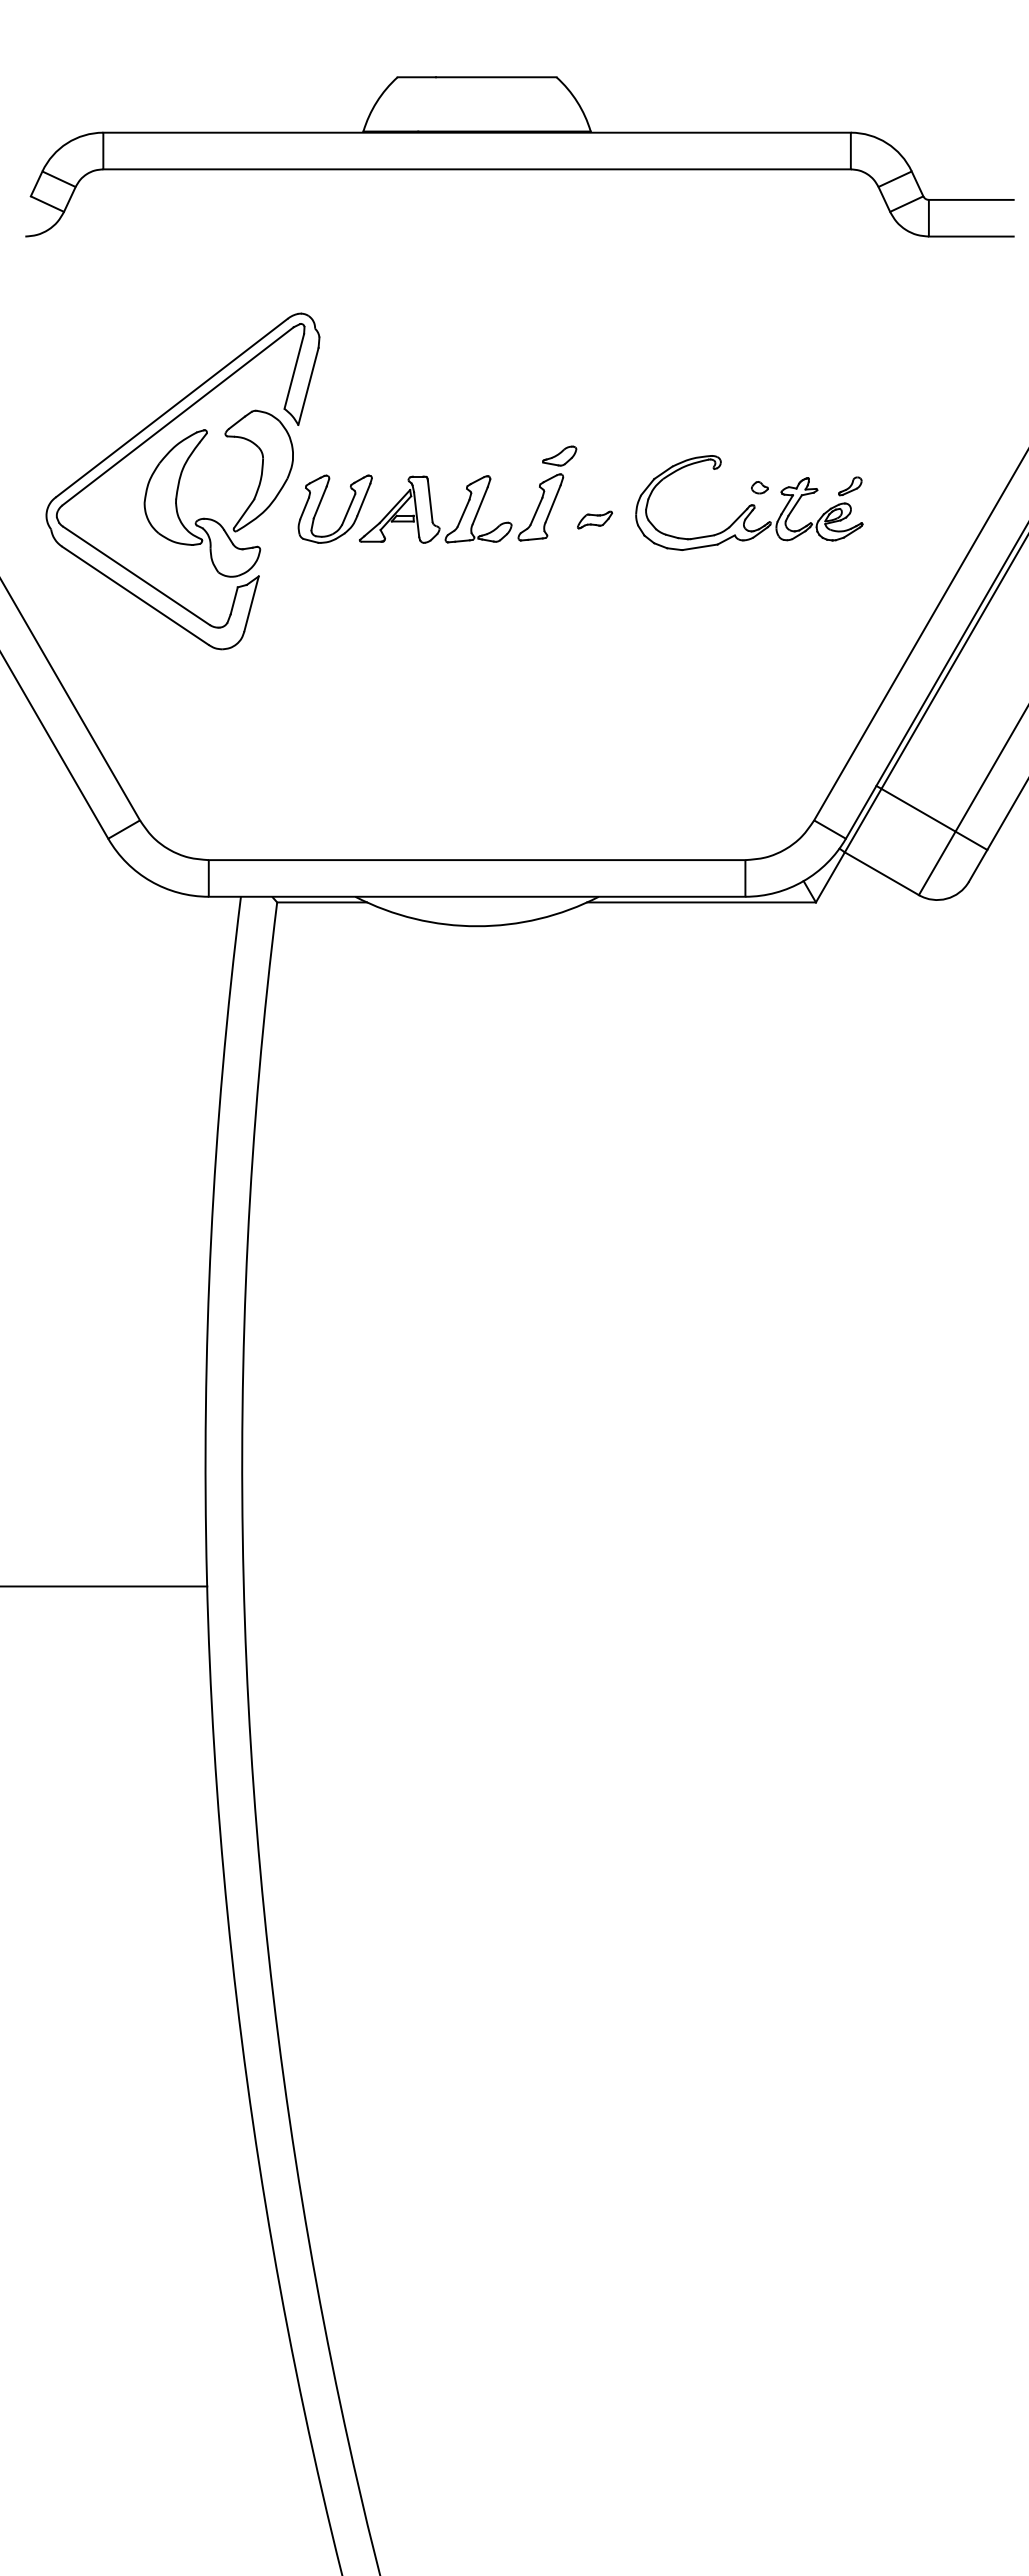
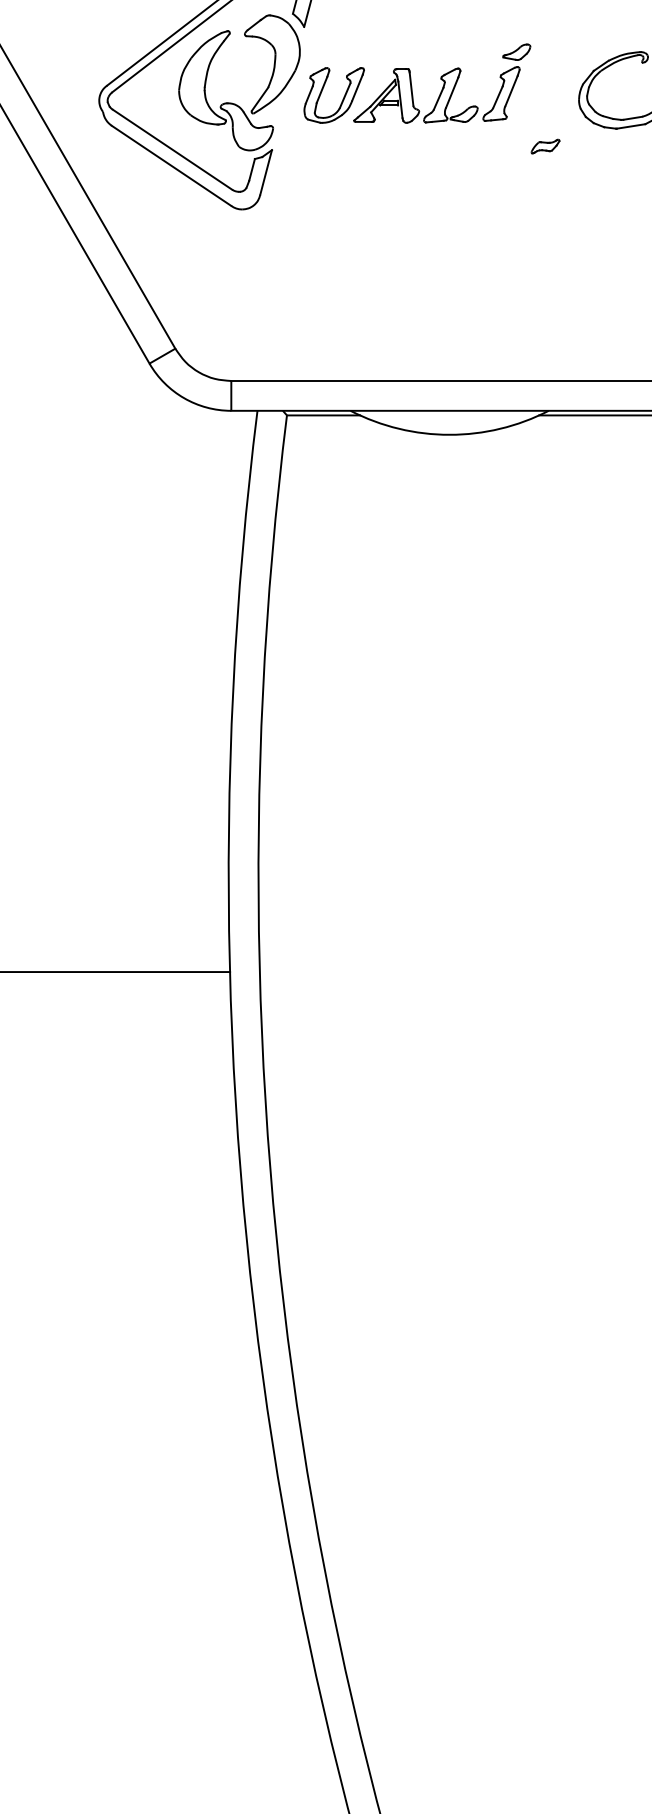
part: (594, 519) -> (545, 146), moved

